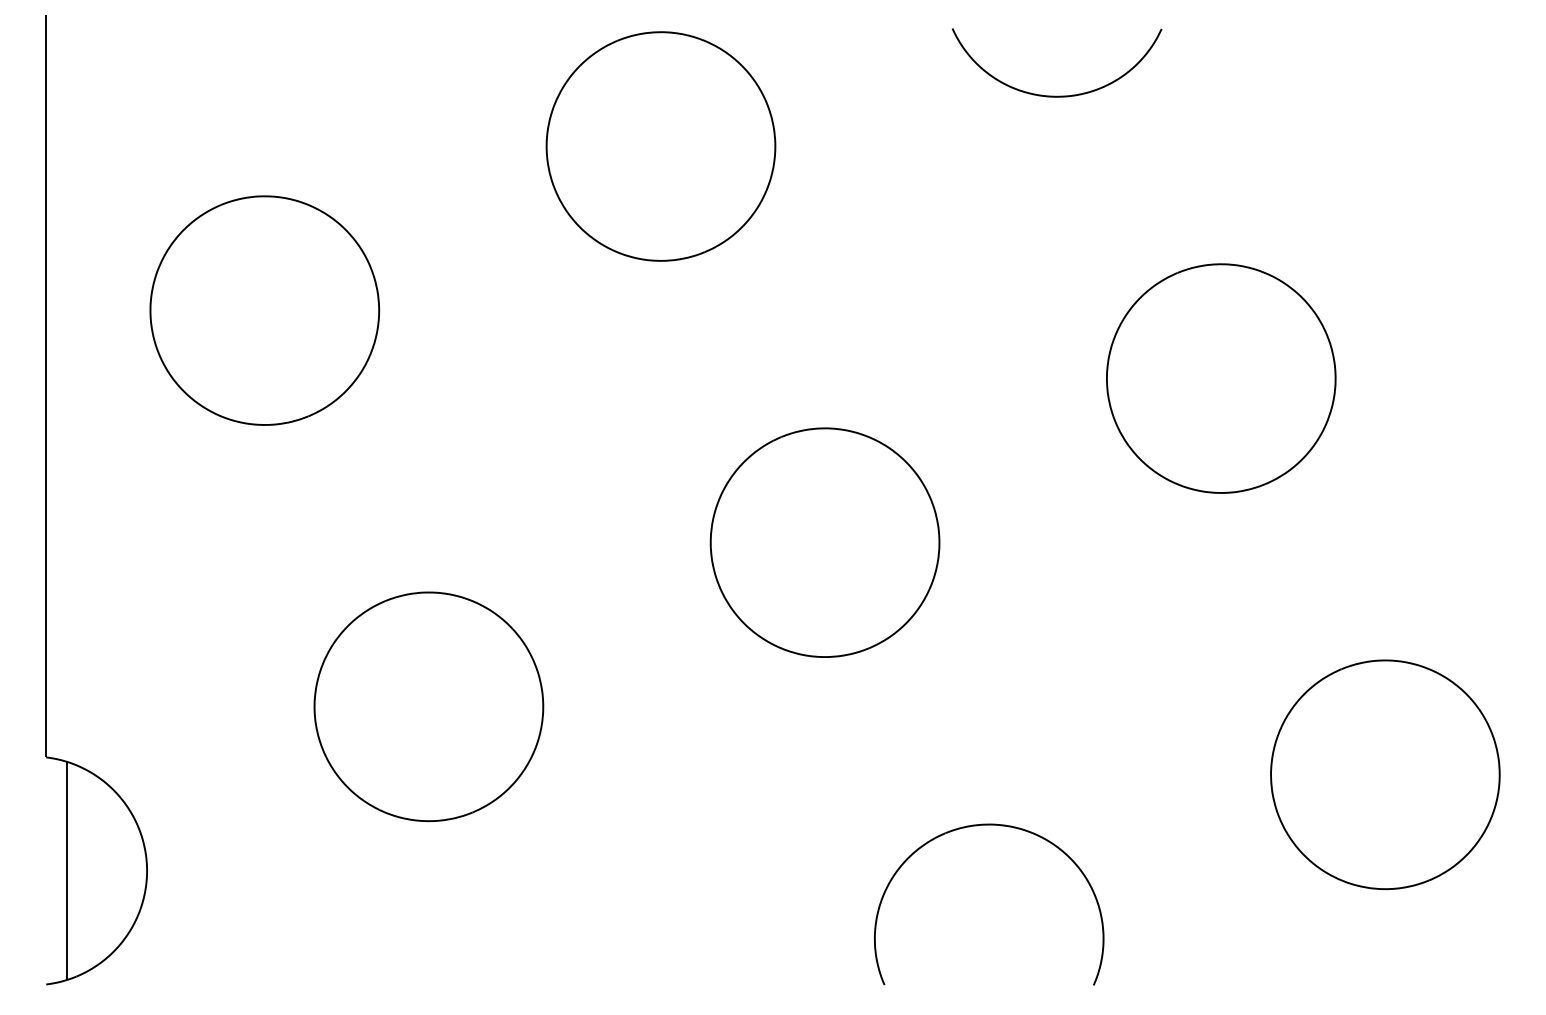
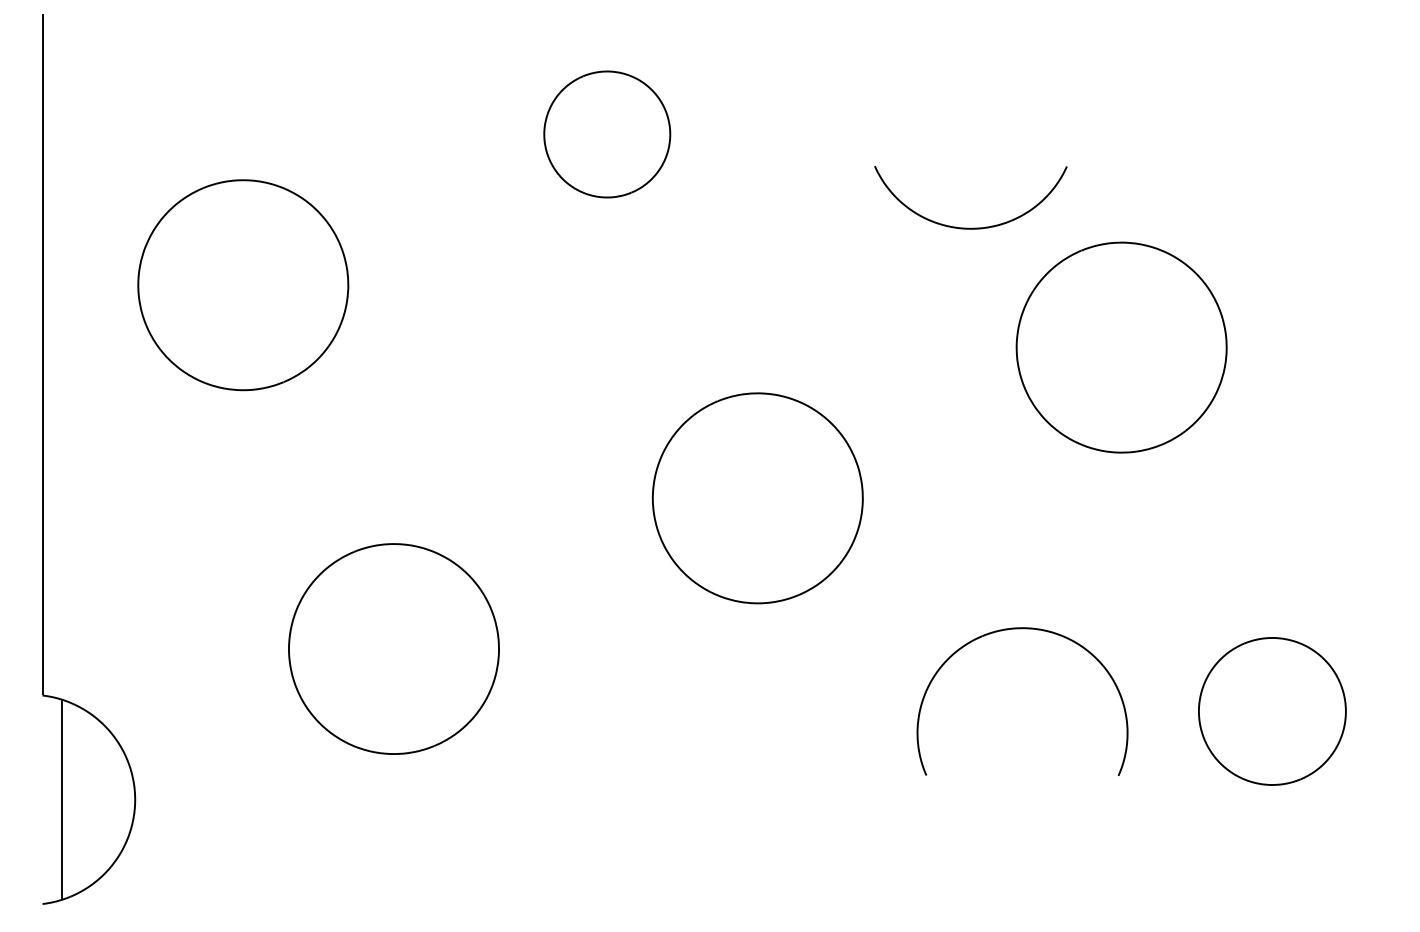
part: (1056, 95) -> (970, 227), moved
part: (661, 146) -> (607, 134), size x0.6
part: (1385, 774) -> (1272, 711), size x0.7
part: (989, 826) -> (1022, 629), moved

